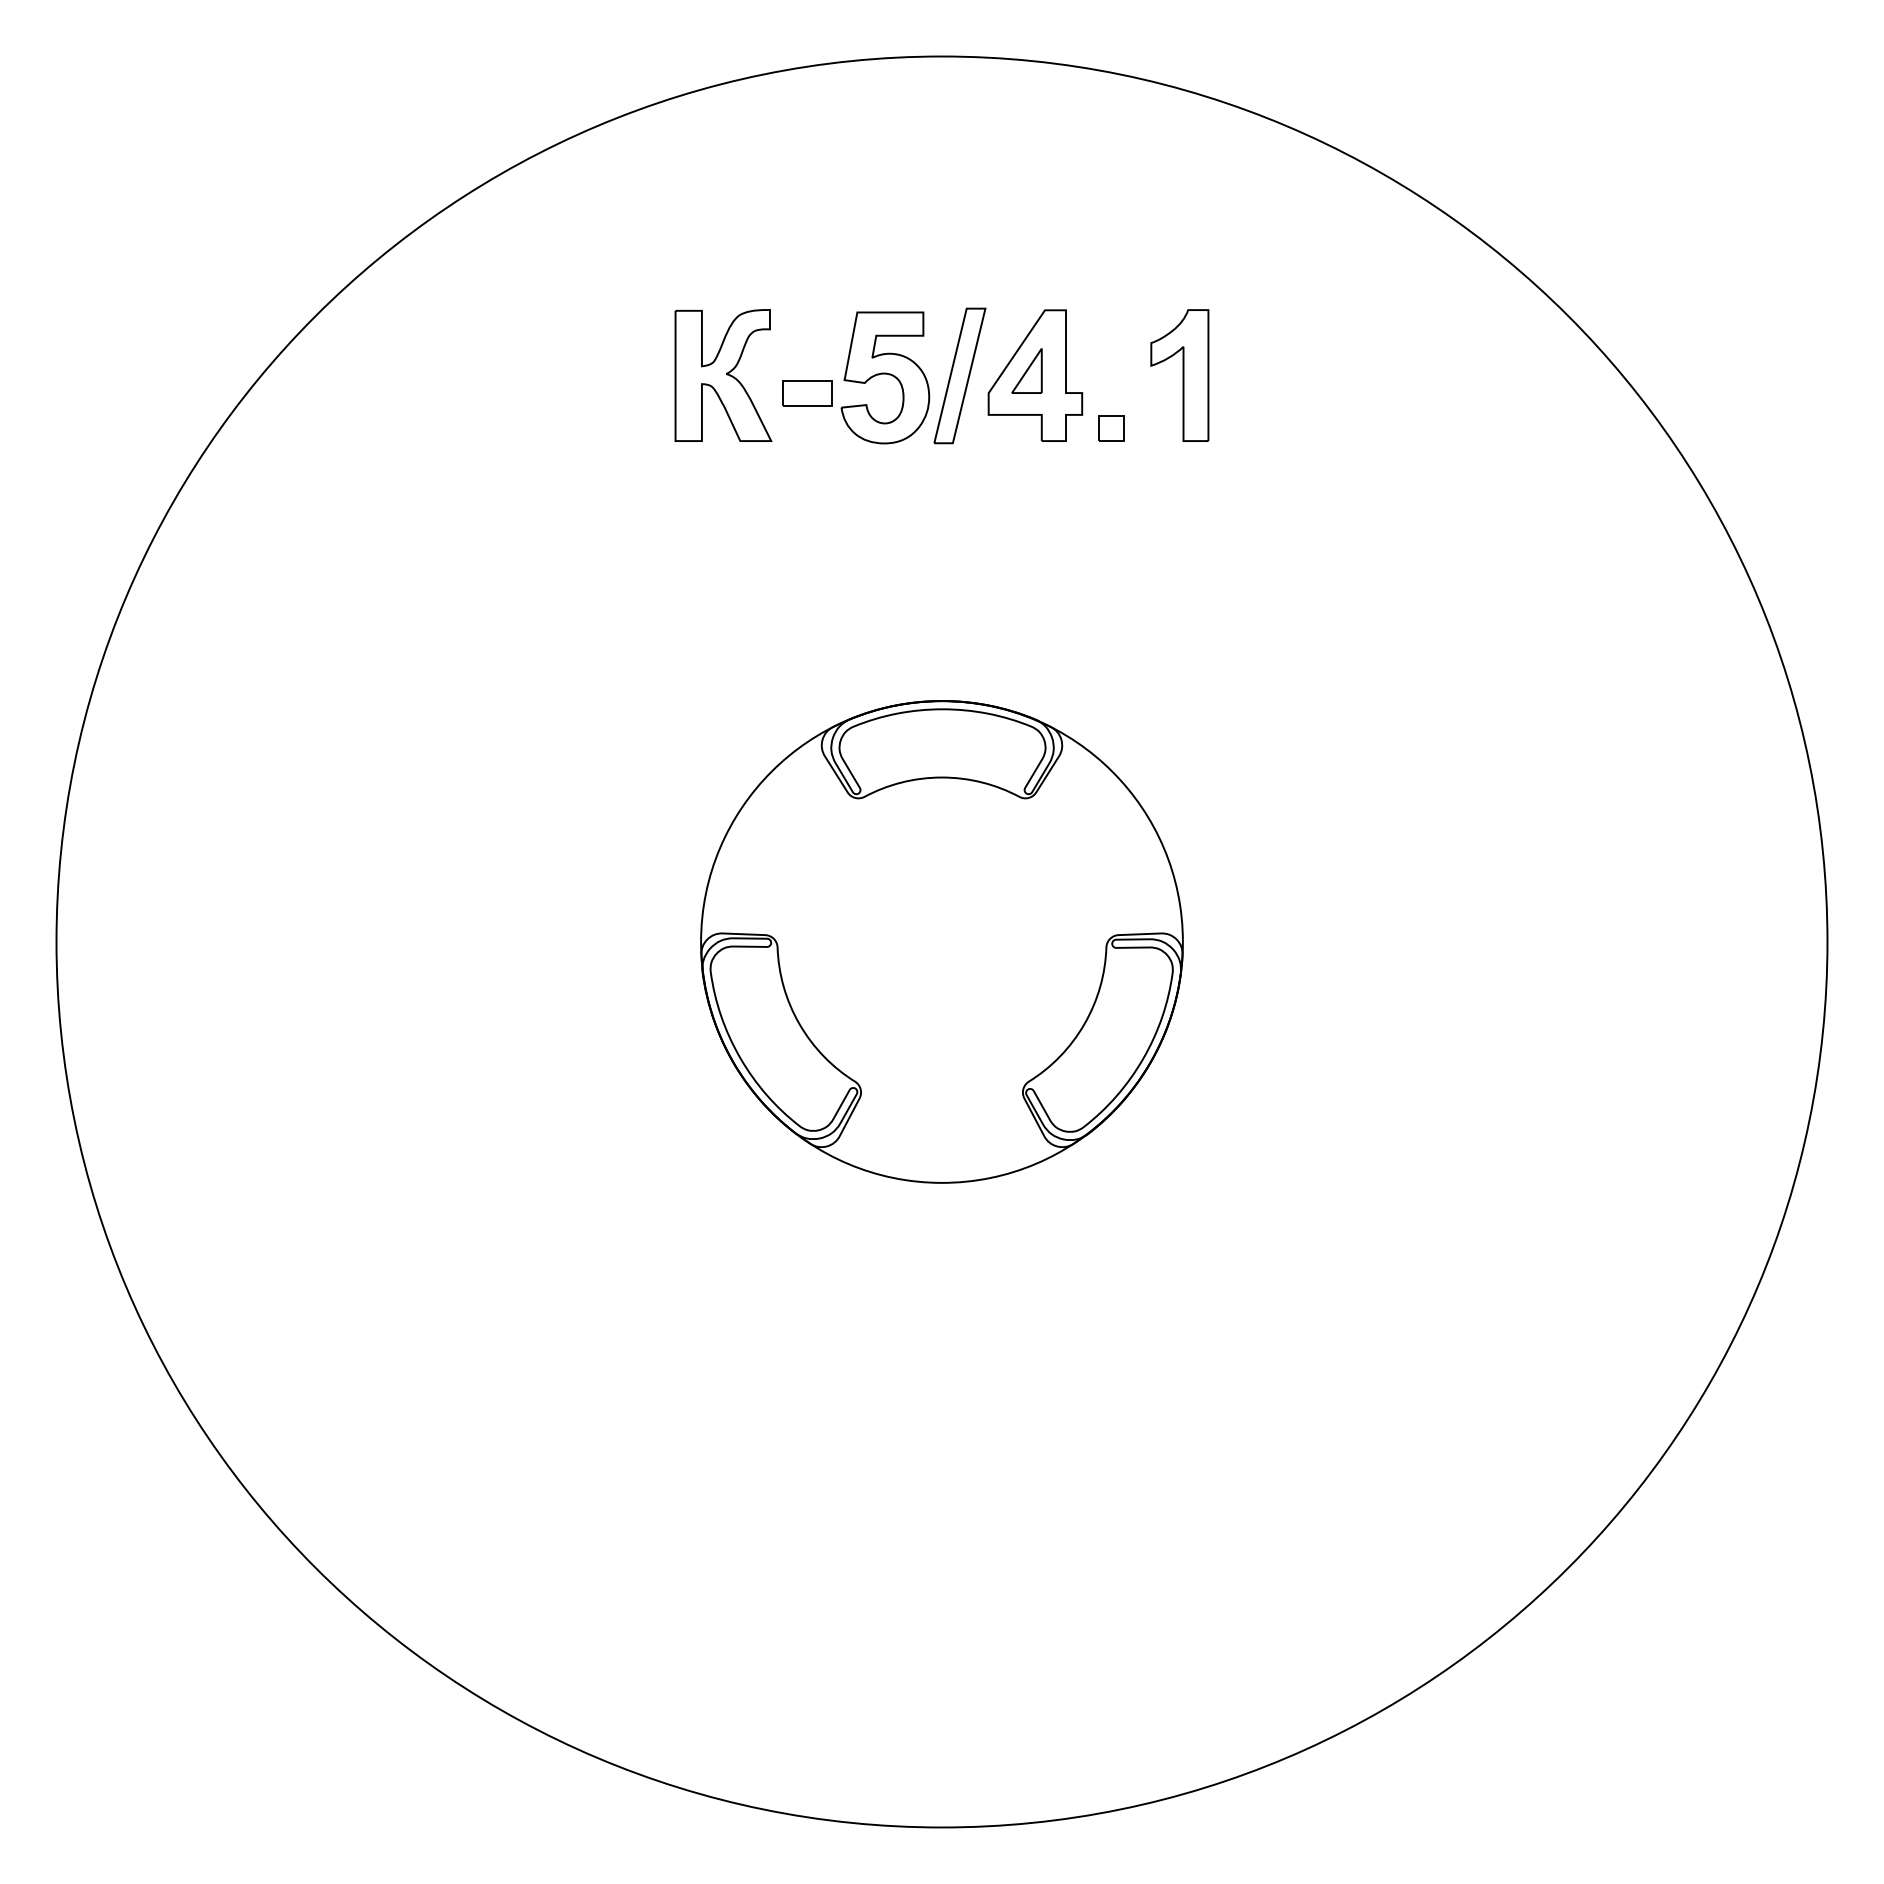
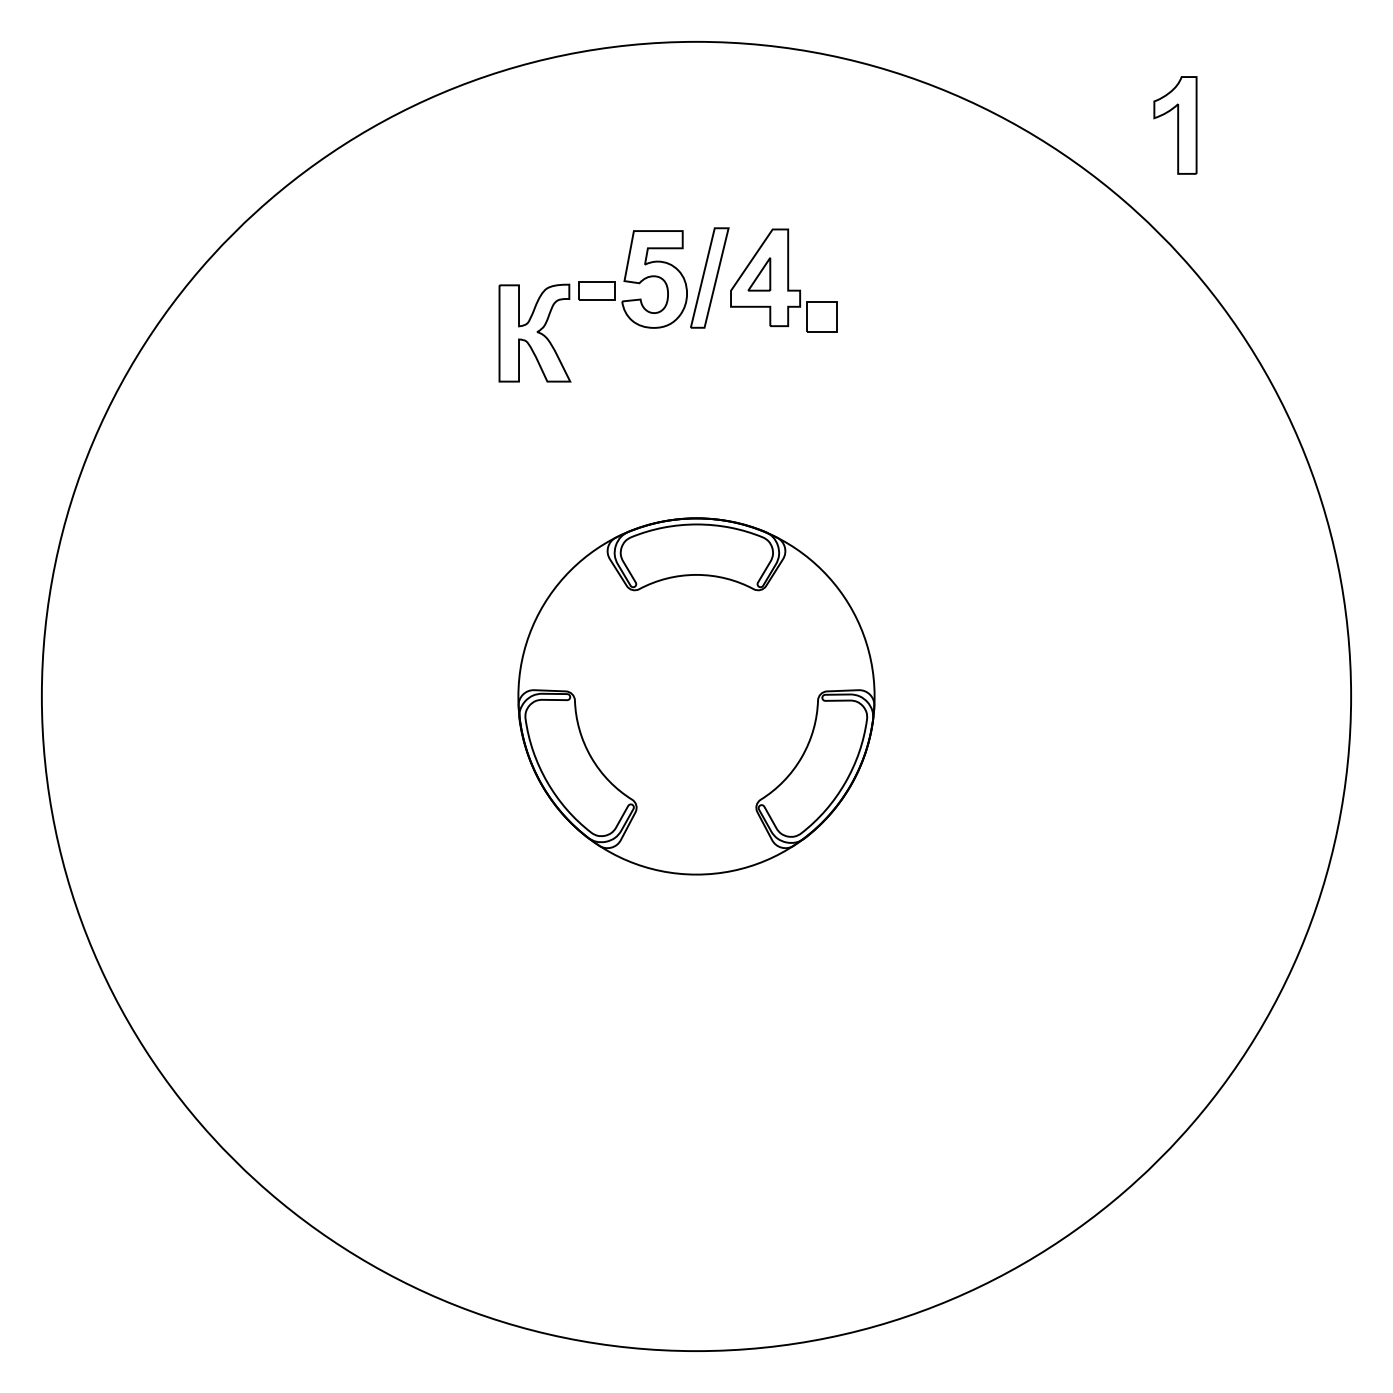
part: (723, 375) -> (534, 333), moved
part: (1179, 375) -> (1175, 125), moved
part: (1111, 428) -> (821, 316), size x1.6

